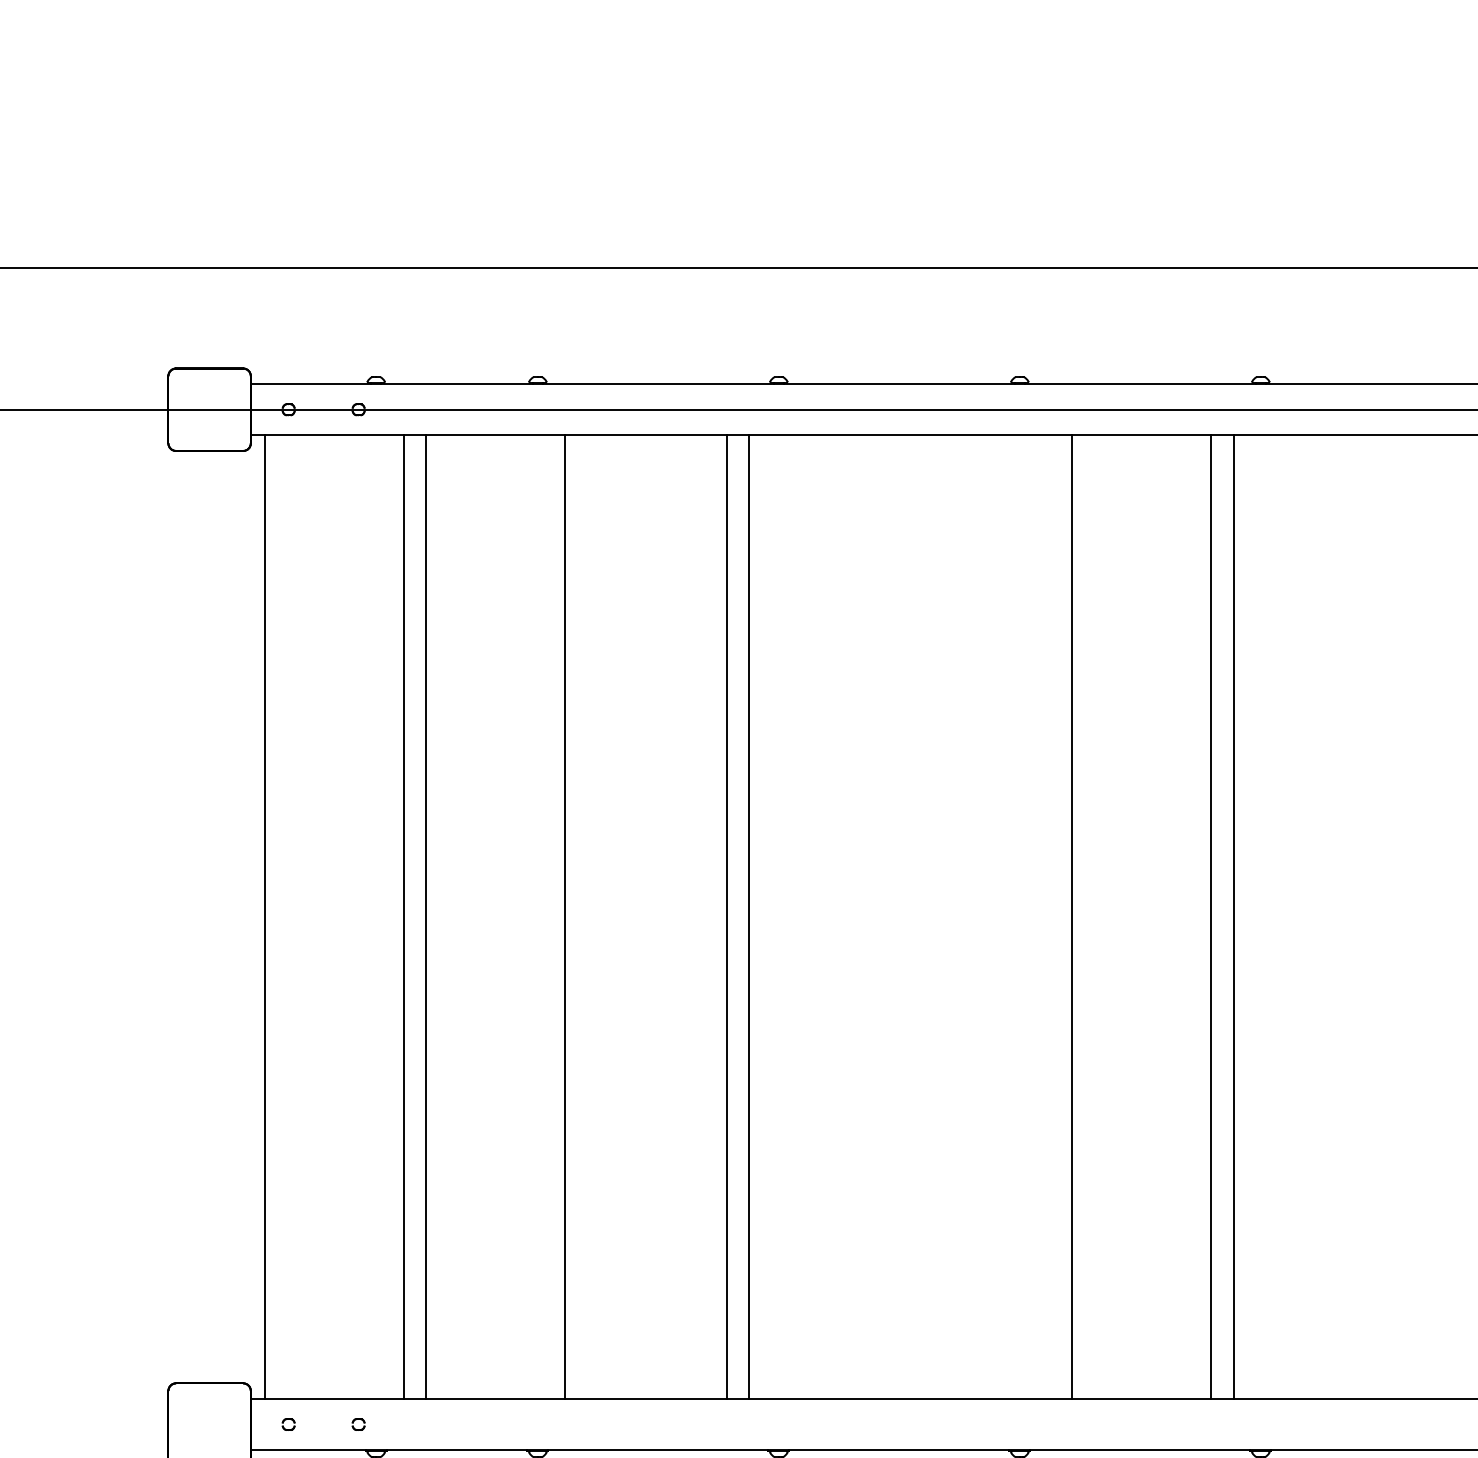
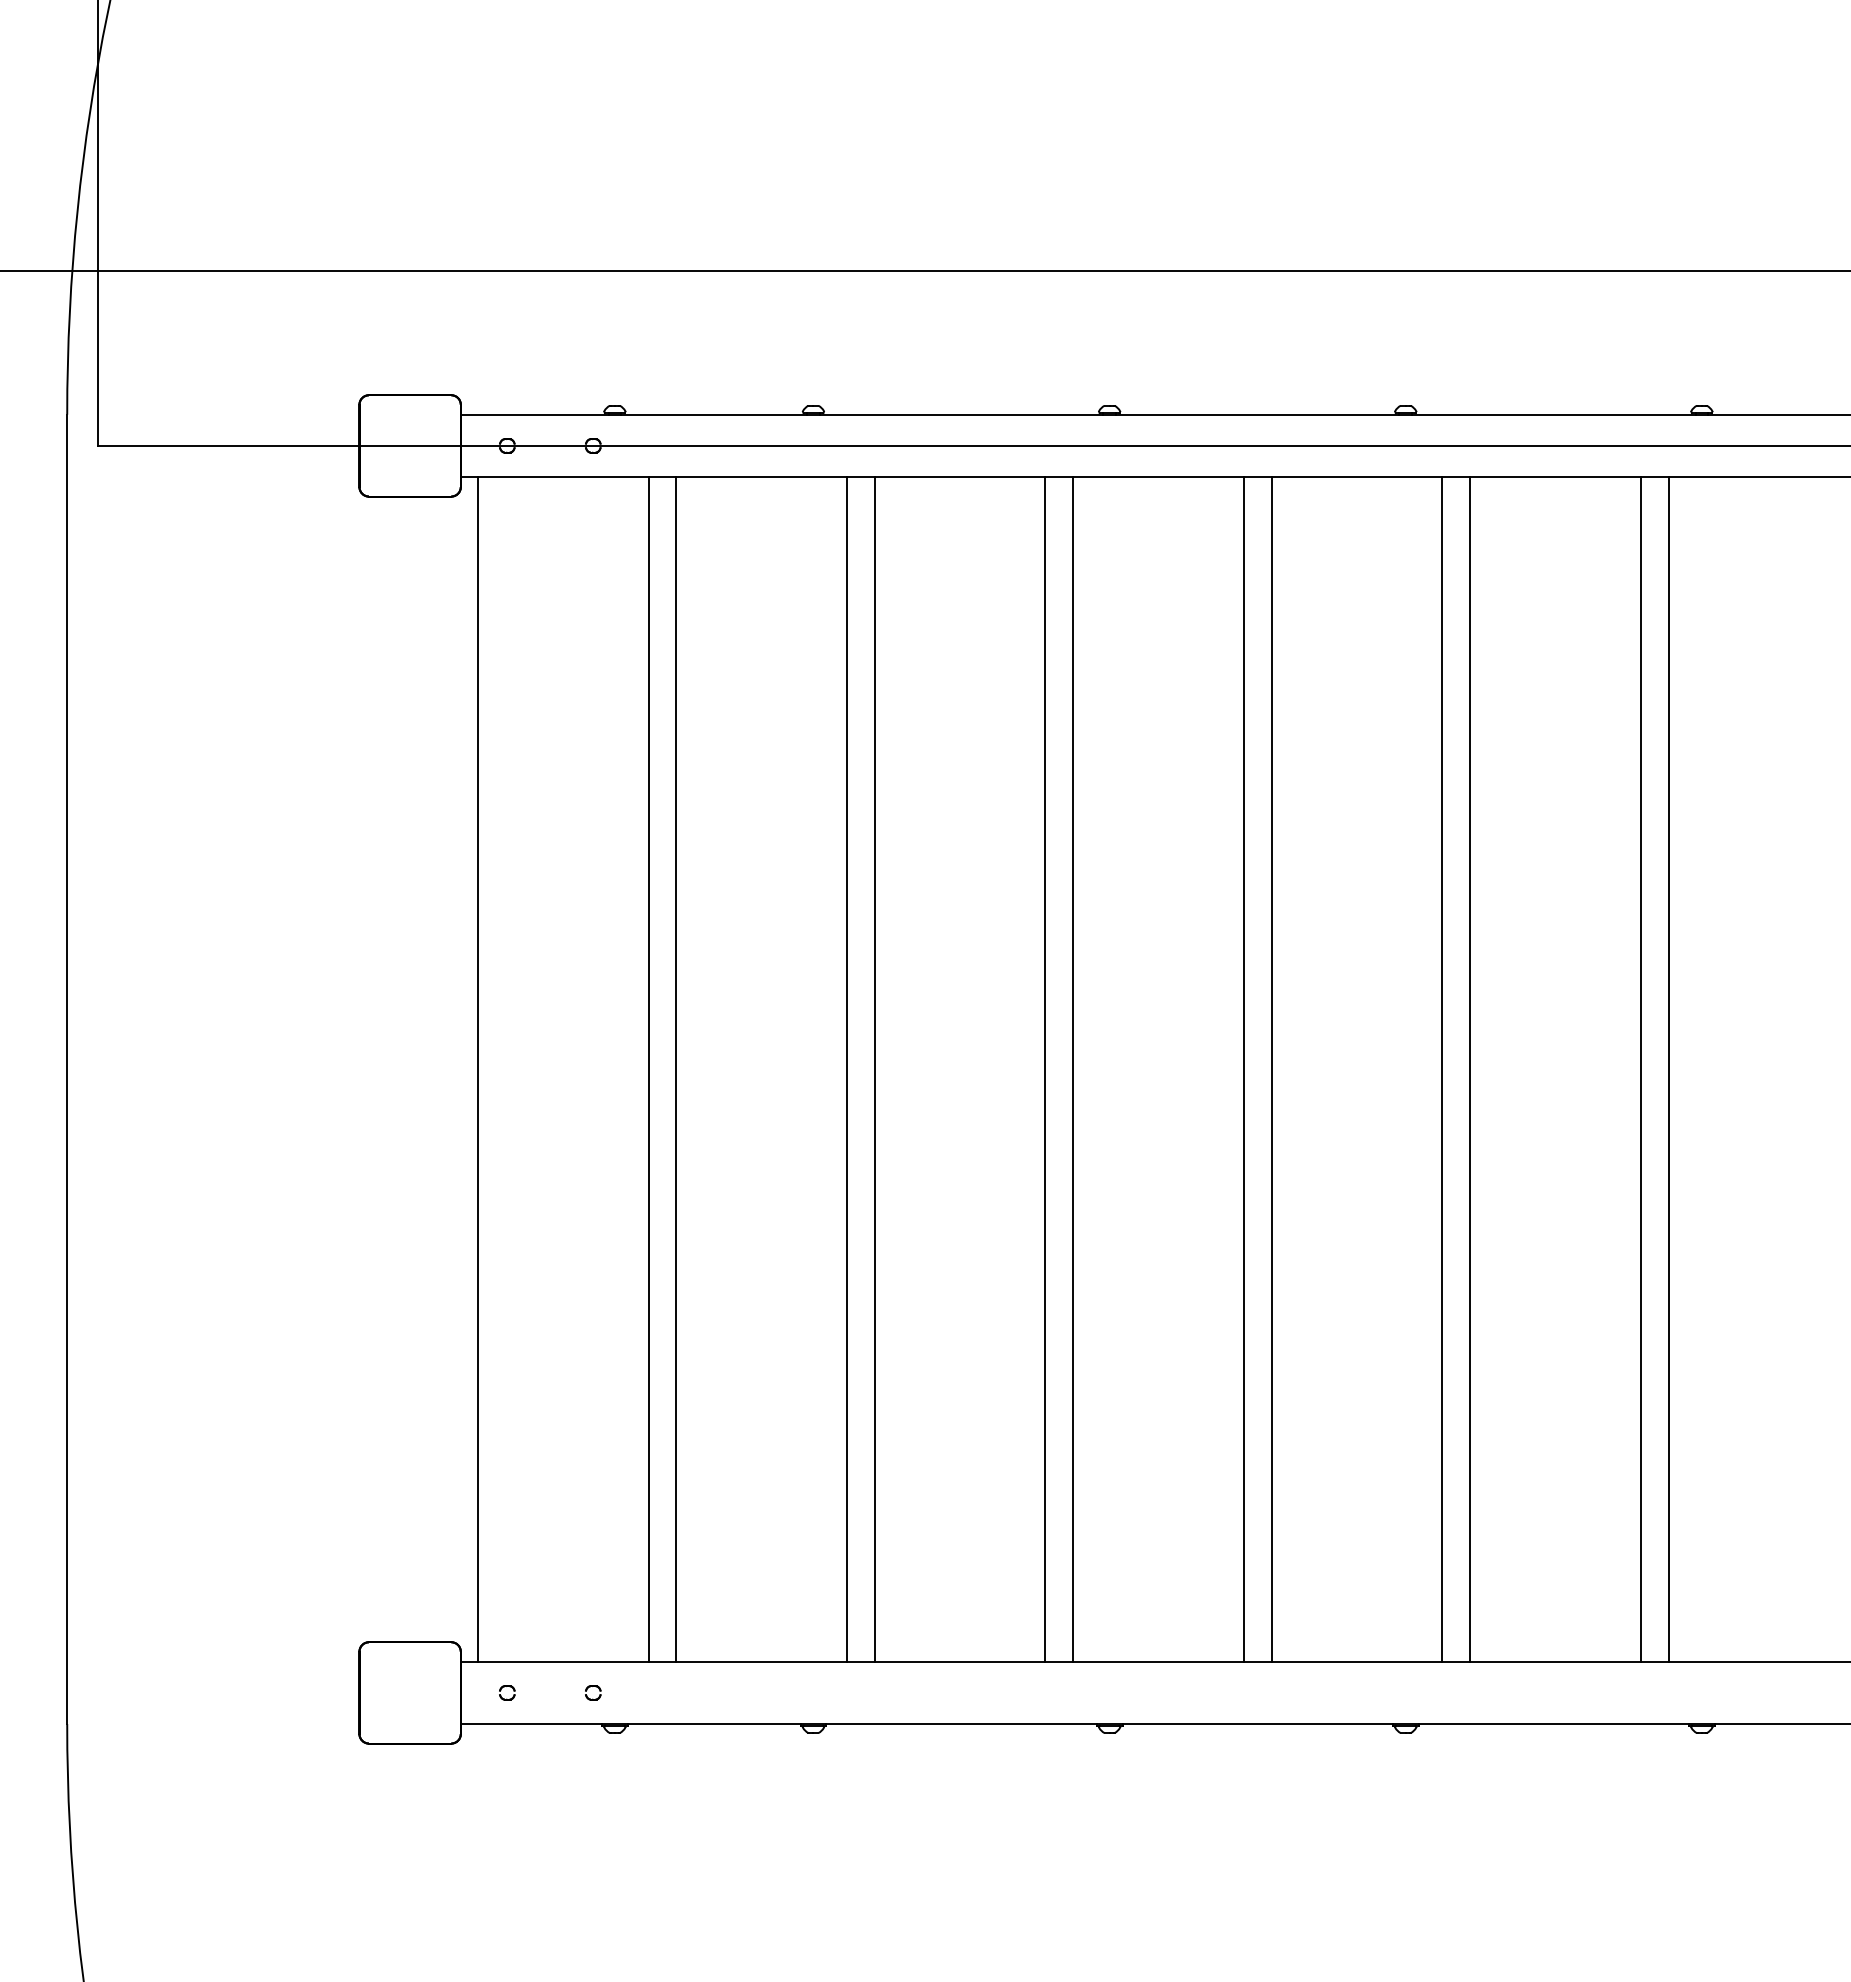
line: (587, 917) -> (874, 1069), added
line: (887, 917) -> (1243, 1069), added
line: (910, 917) -> (1271, 1069), added
line: (1049, 917) -> (1442, 1069), added

